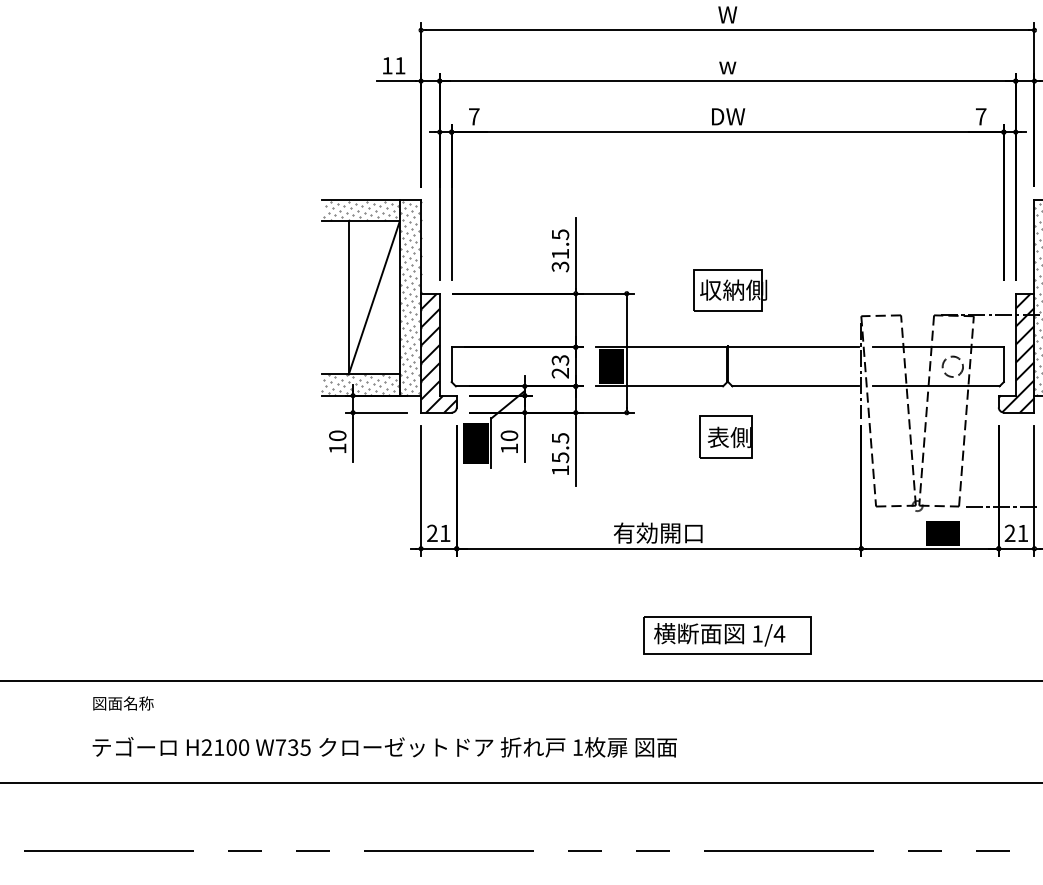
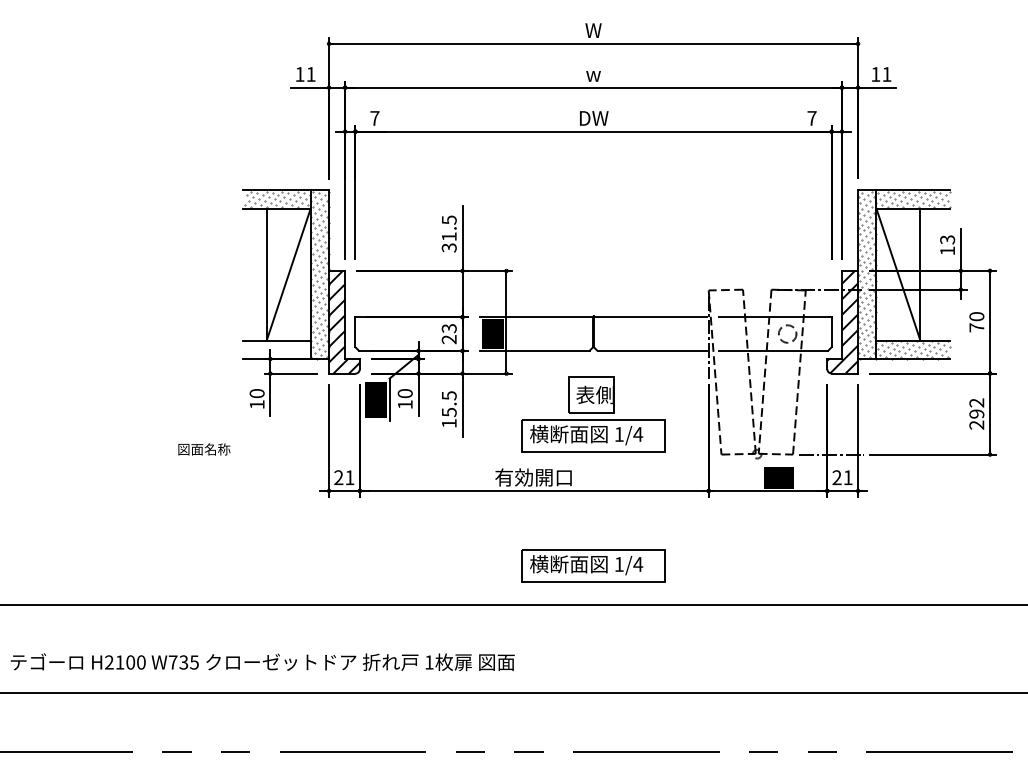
part: (730, 289) -> (595, 267), removed
hatch: (360, 384) -> (276, 349), removed
part: (727, 484) -> (593, 435), added
text: (123, 703) -> (204, 449), moved
text: (384, 747) -> (262, 662), moved

